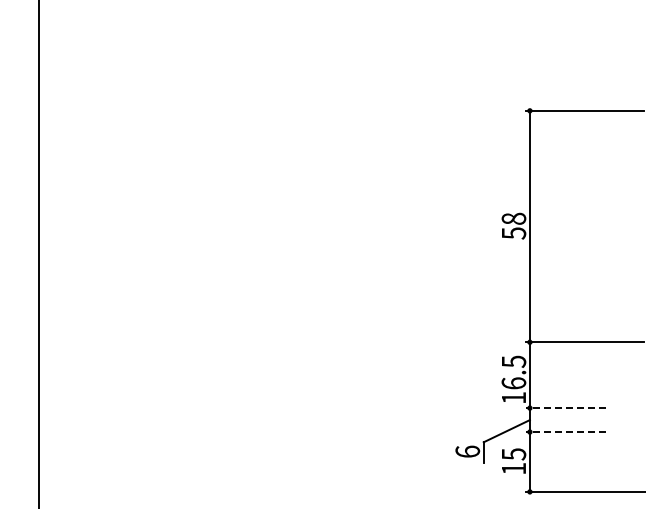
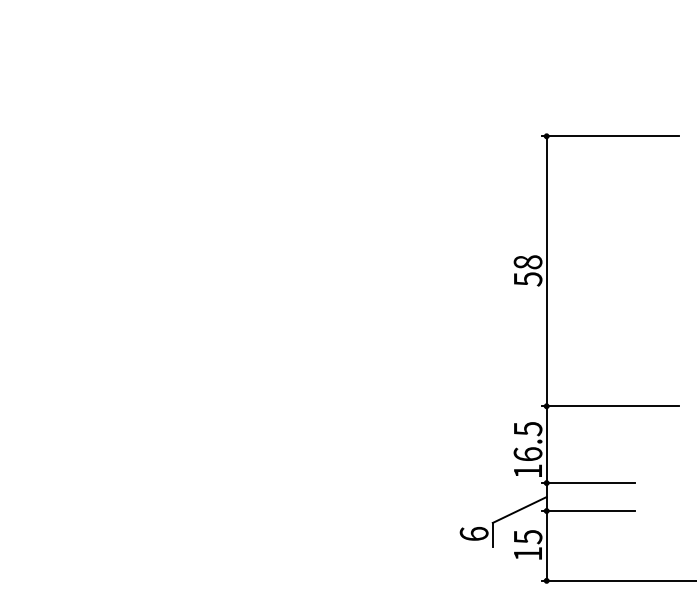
line: (565, 408) -> (588, 483), dashed -> solid
line: (565, 432) -> (588, 511), dashed -> solid

